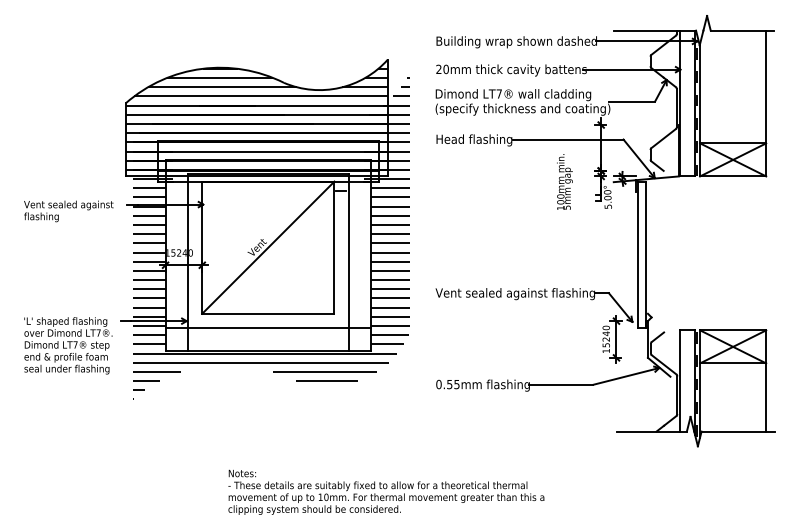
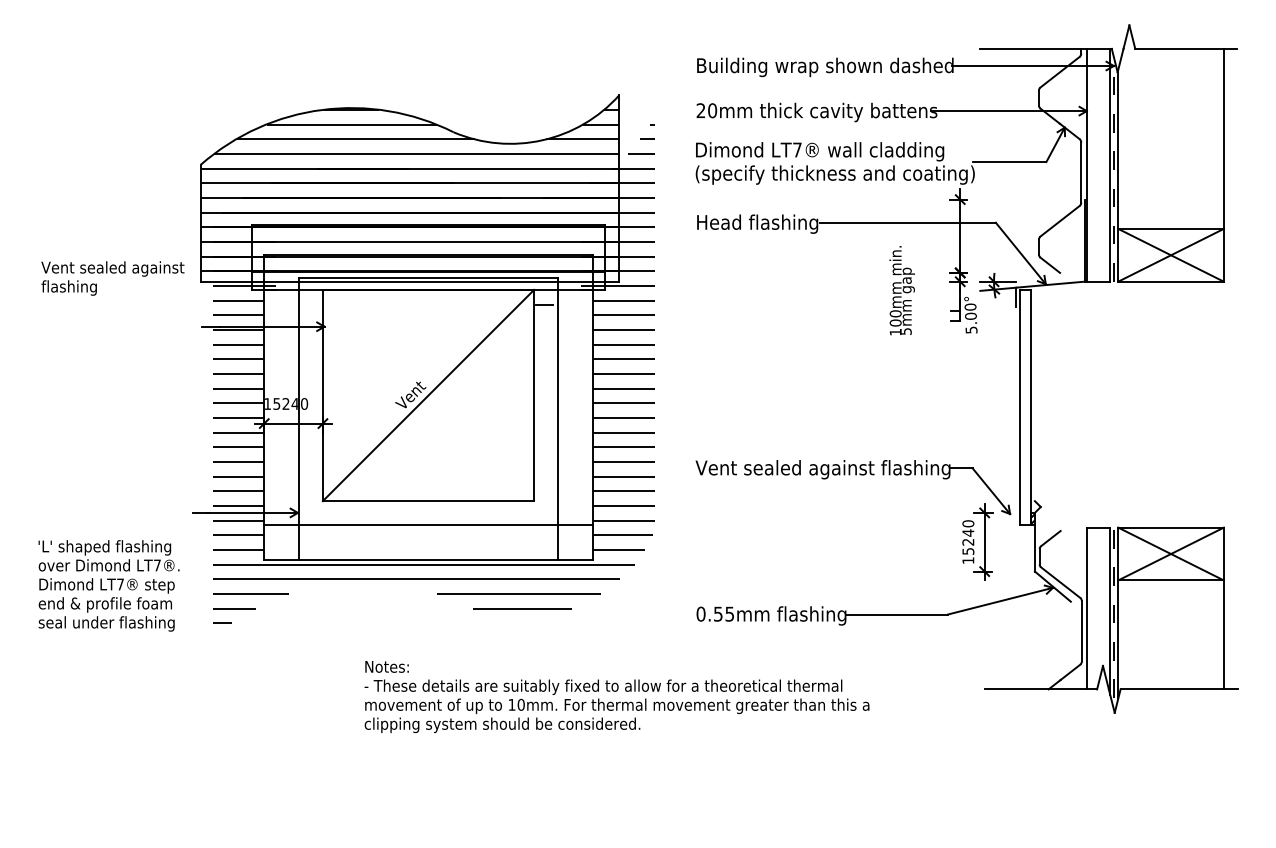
text: (68, 211) -> (112, 278), moved
text: (68, 345) -> (109, 585), moved
text: (386, 491) -> (617, 695), moved

